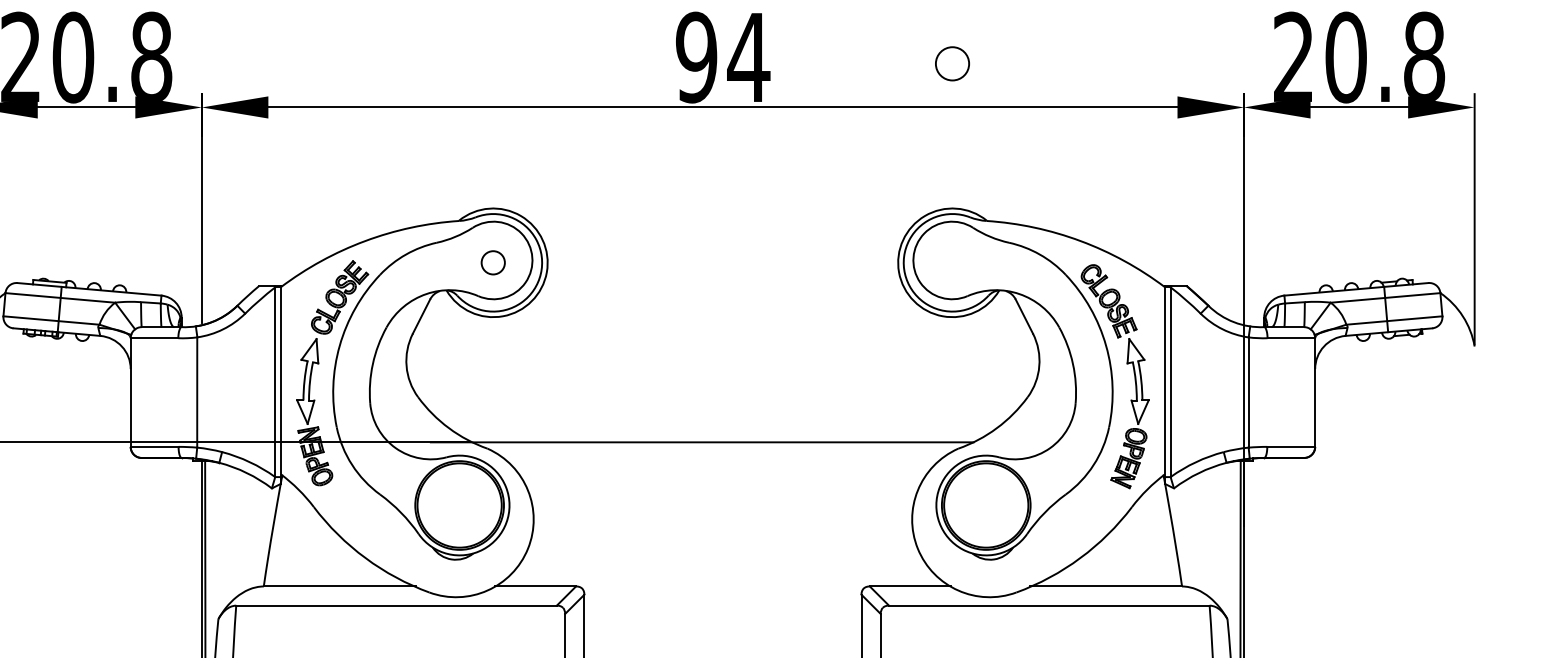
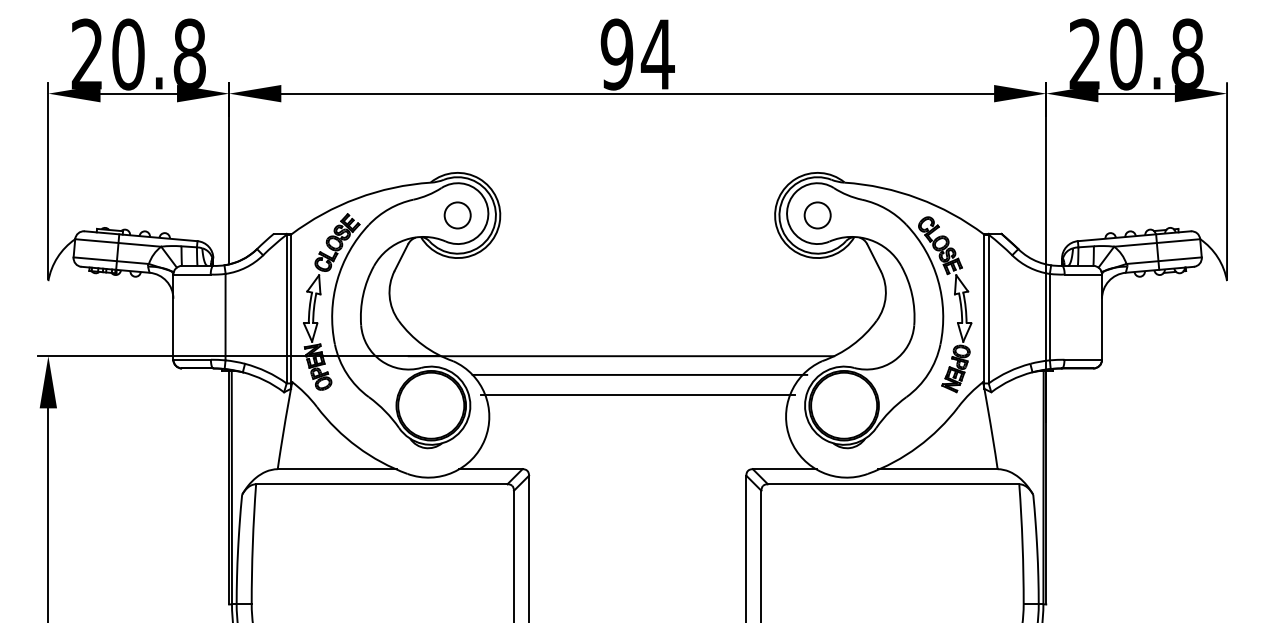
circle: (952, 63) -> (817, 215), moved
circle: (493, 262) -> (457, 215), size x1.43
line: (725, 465) -> (639, 374), added
line: (723, 492) -> (638, 395), added

